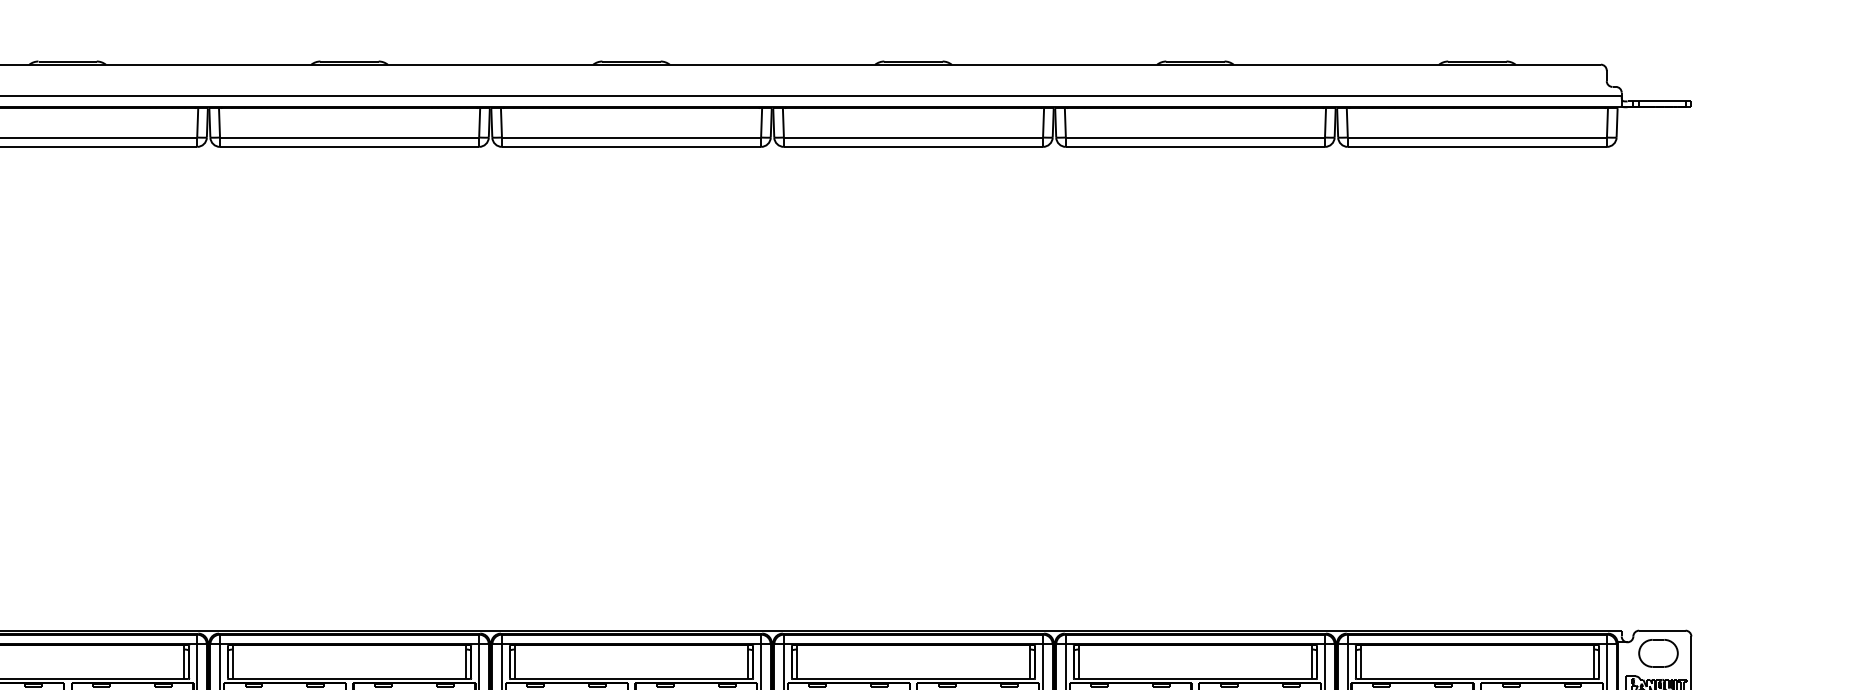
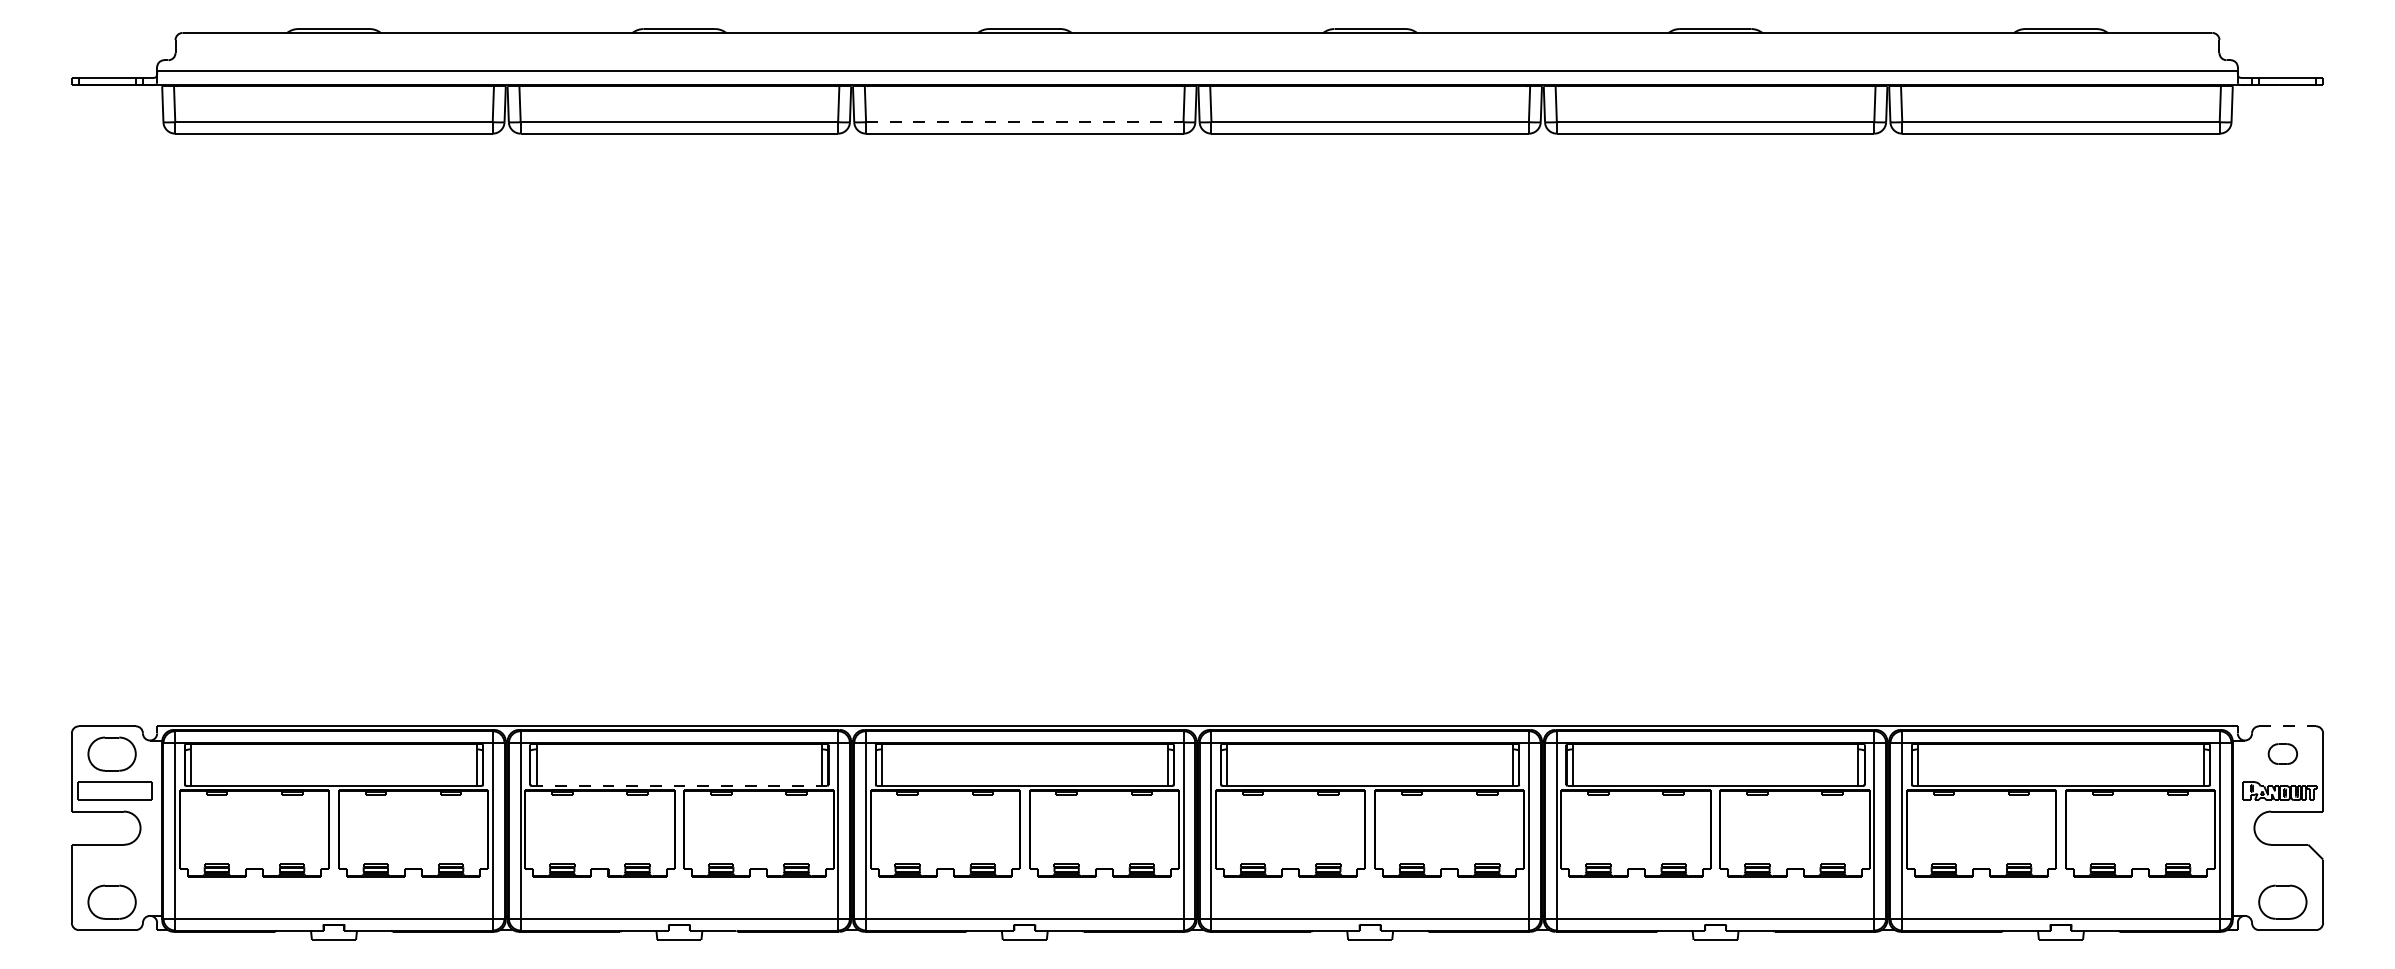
line: (631, 137) -> (1024, 122), solid -> dashed
line: (1663, 630) -> (2288, 726), solid -> dashed
part: (1658, 652) -> (2282, 753), size x0.6
line: (349, 678) -> (679, 785), solid -> dashed

